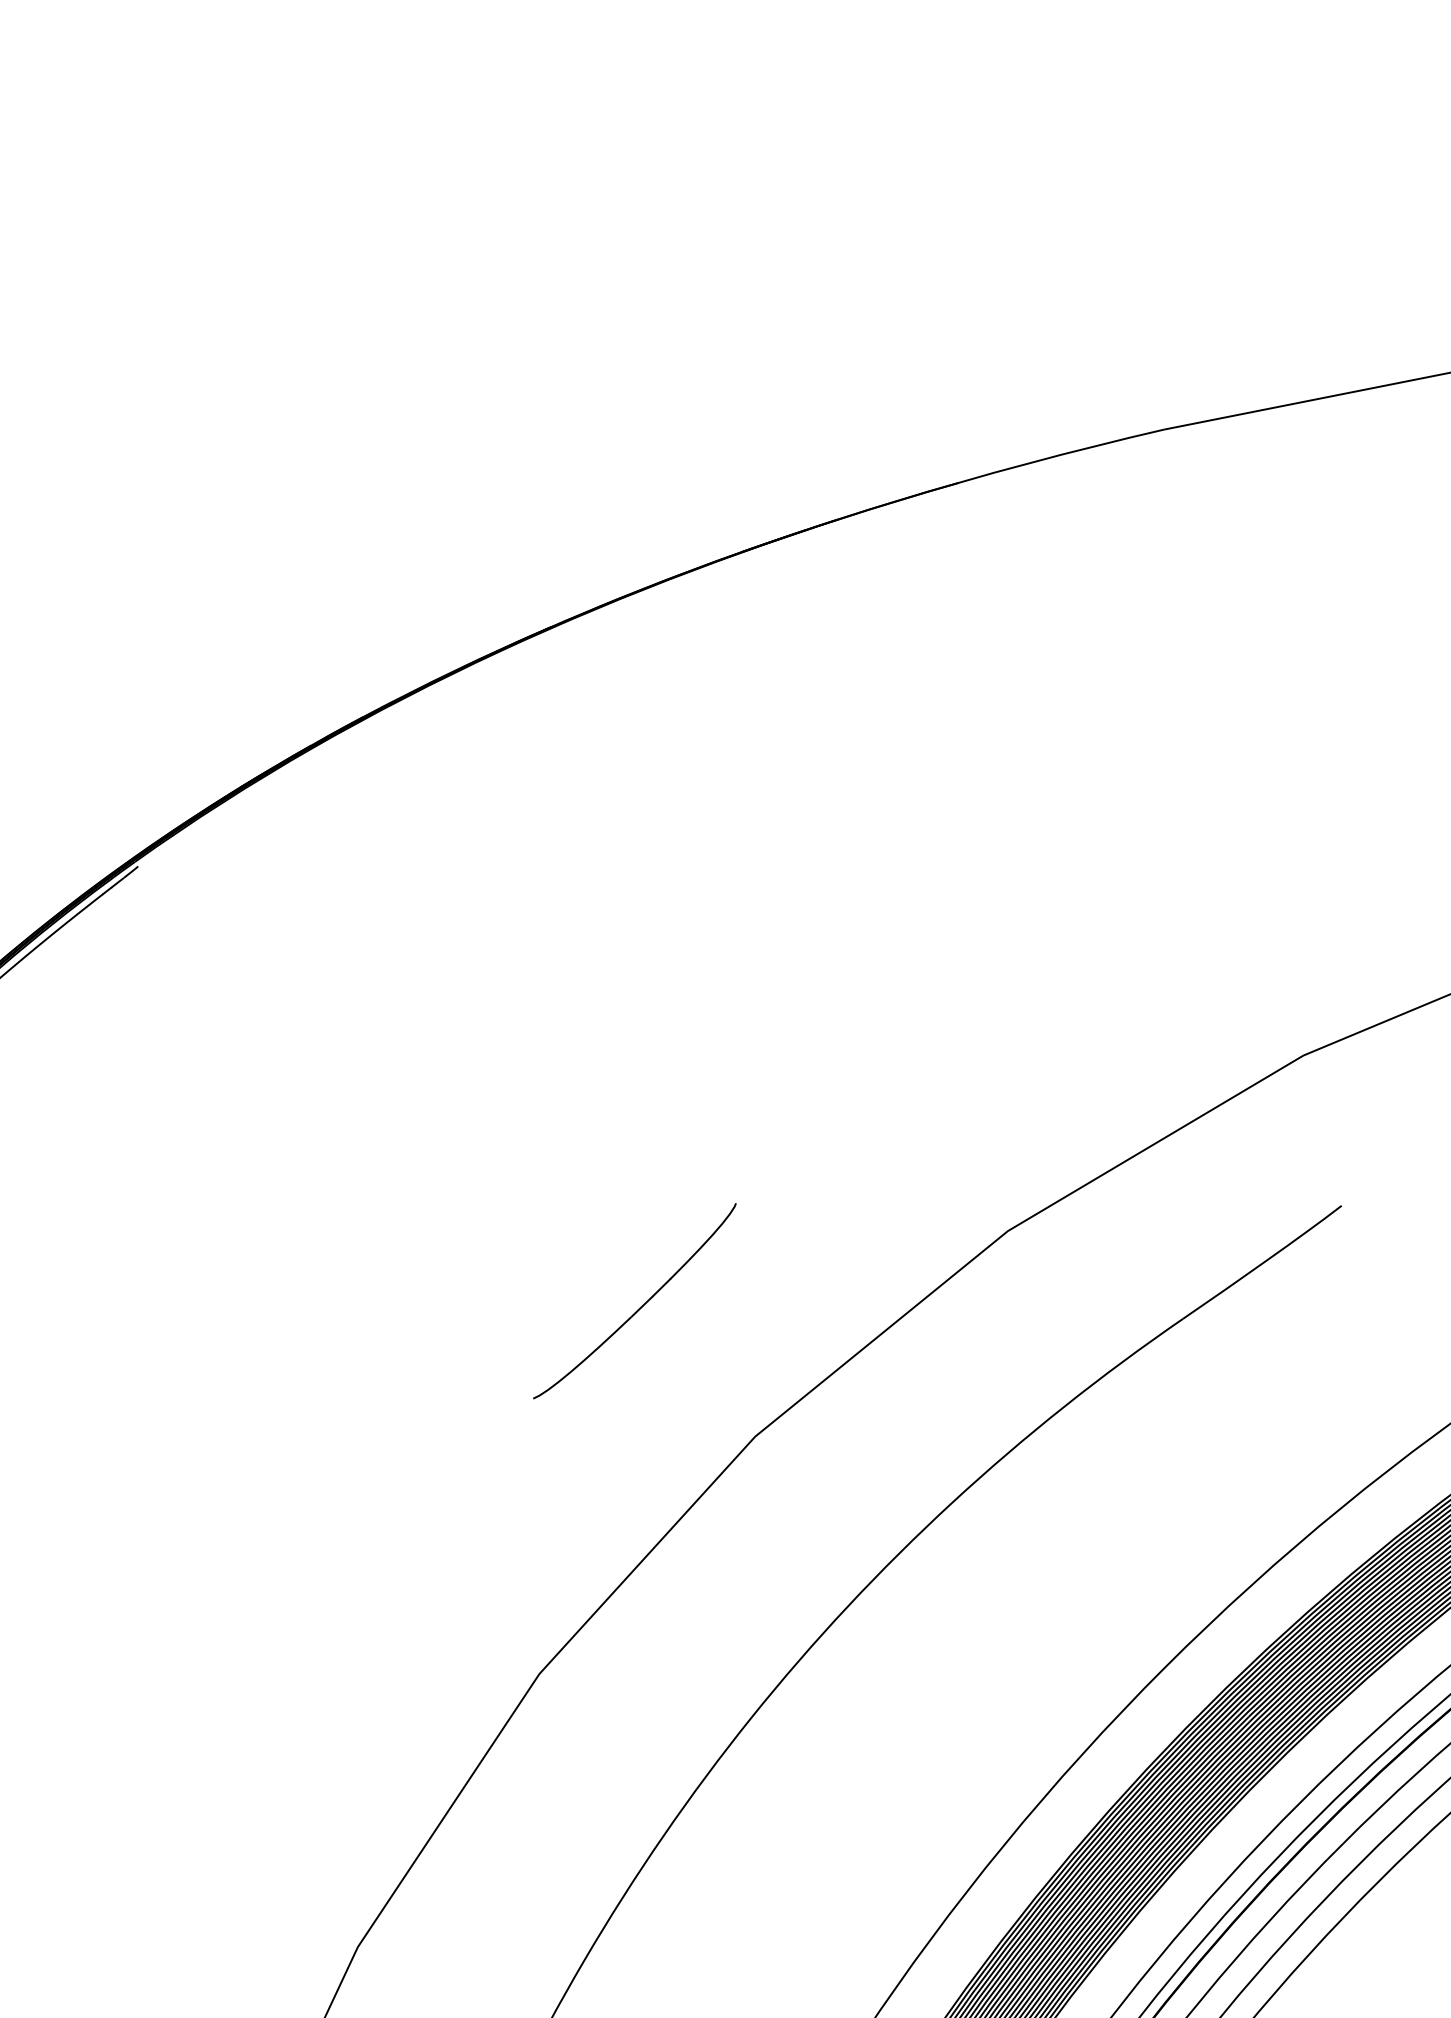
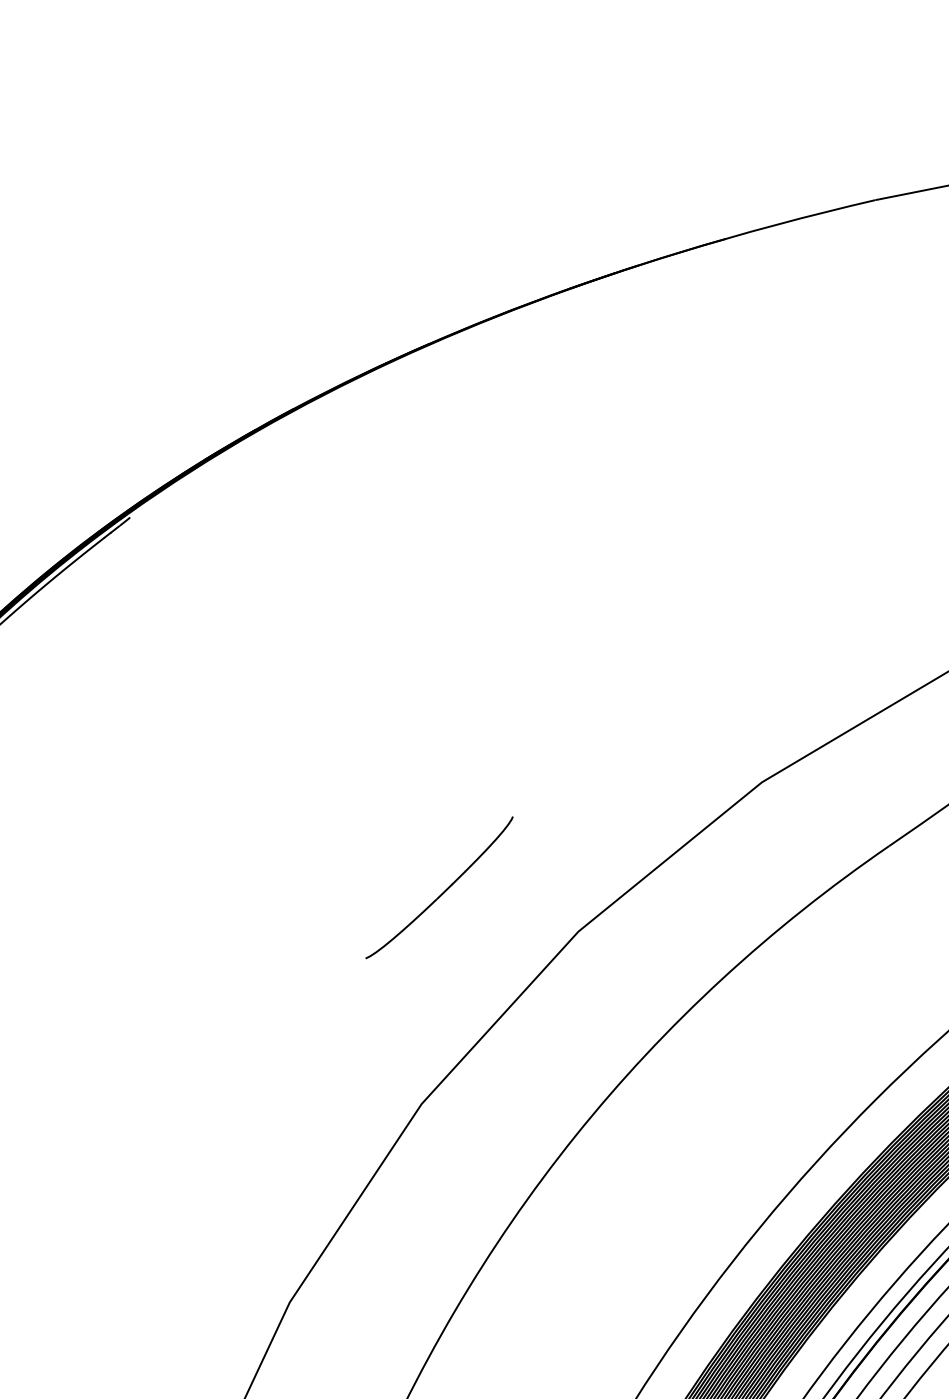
part: (640, 1306) -> (443, 891), moved

